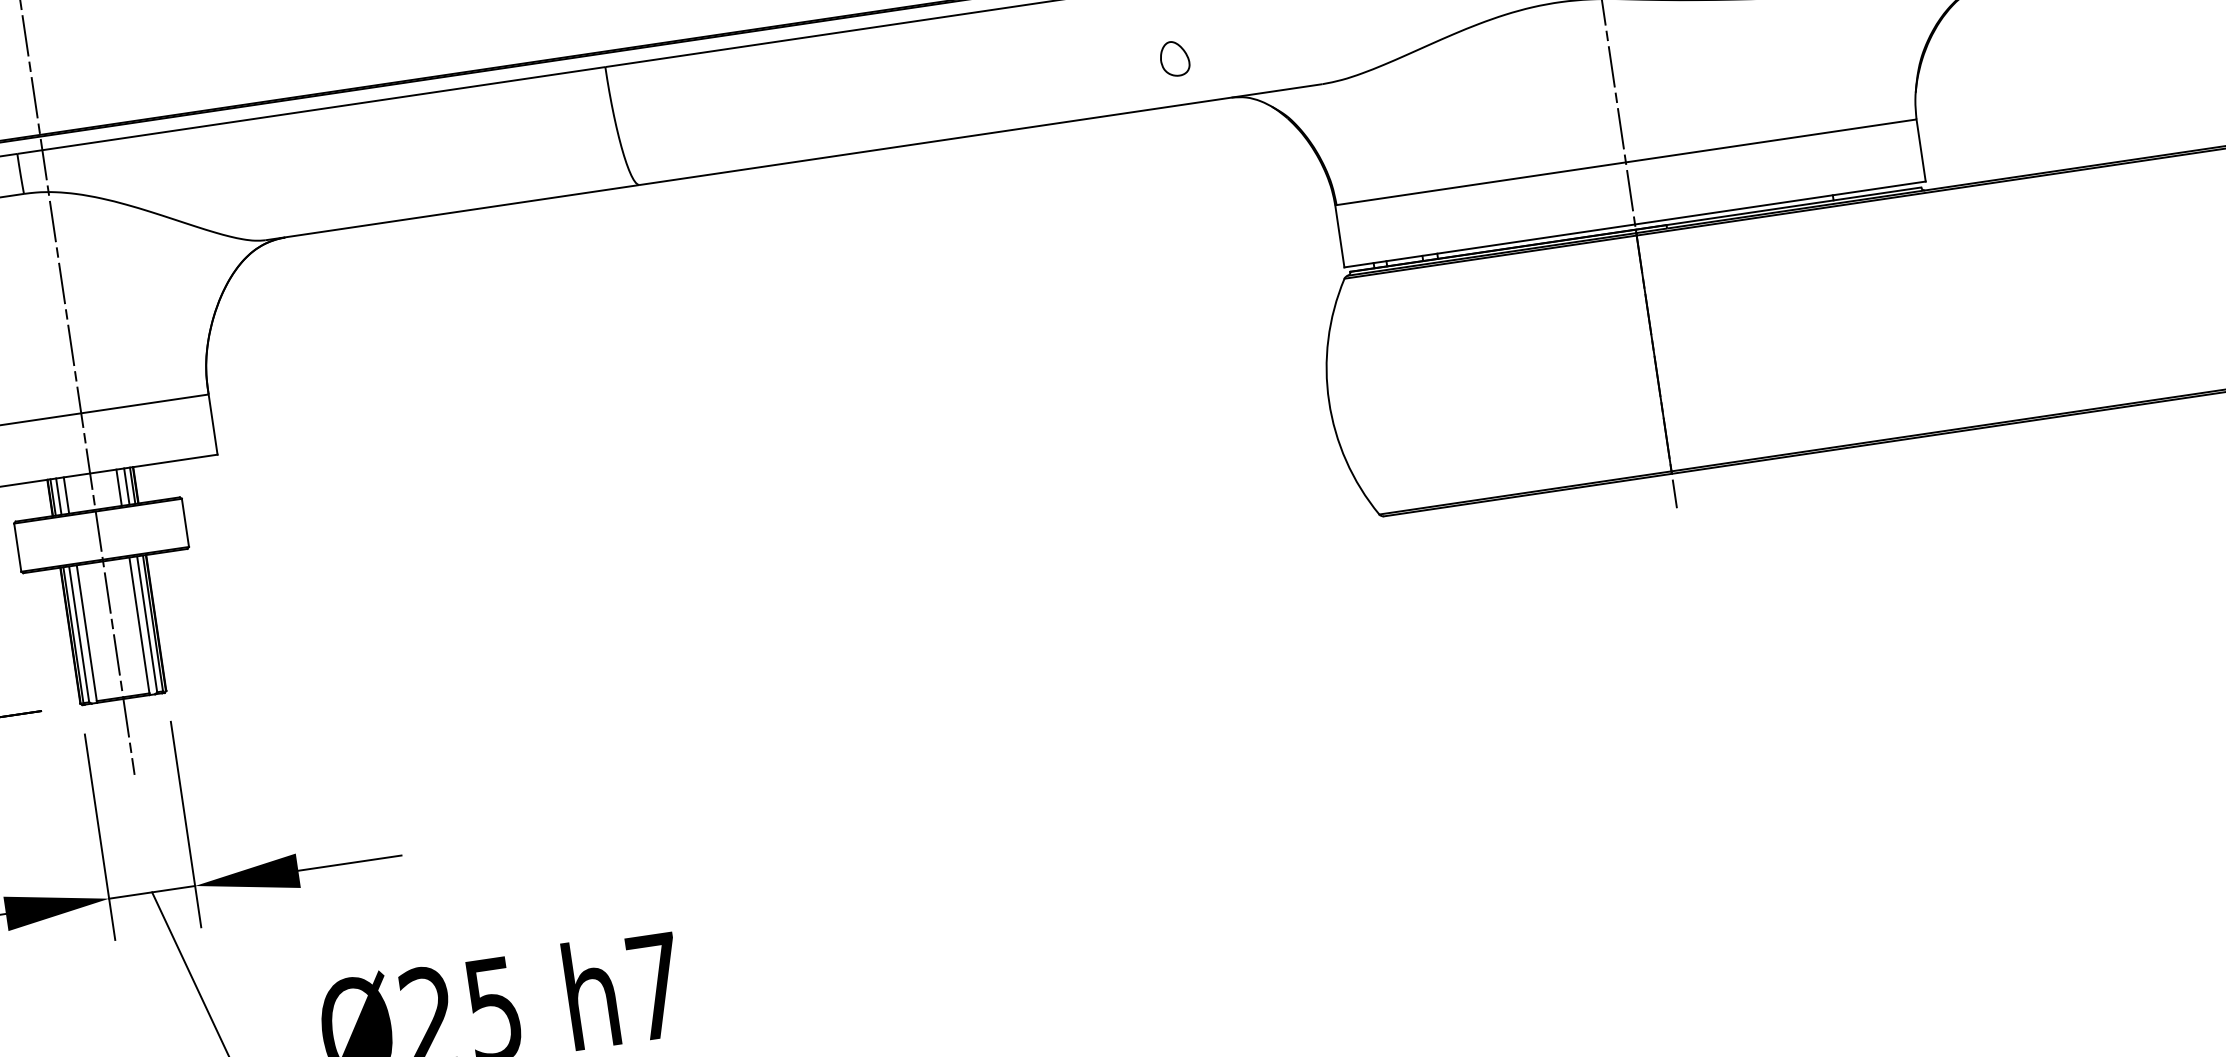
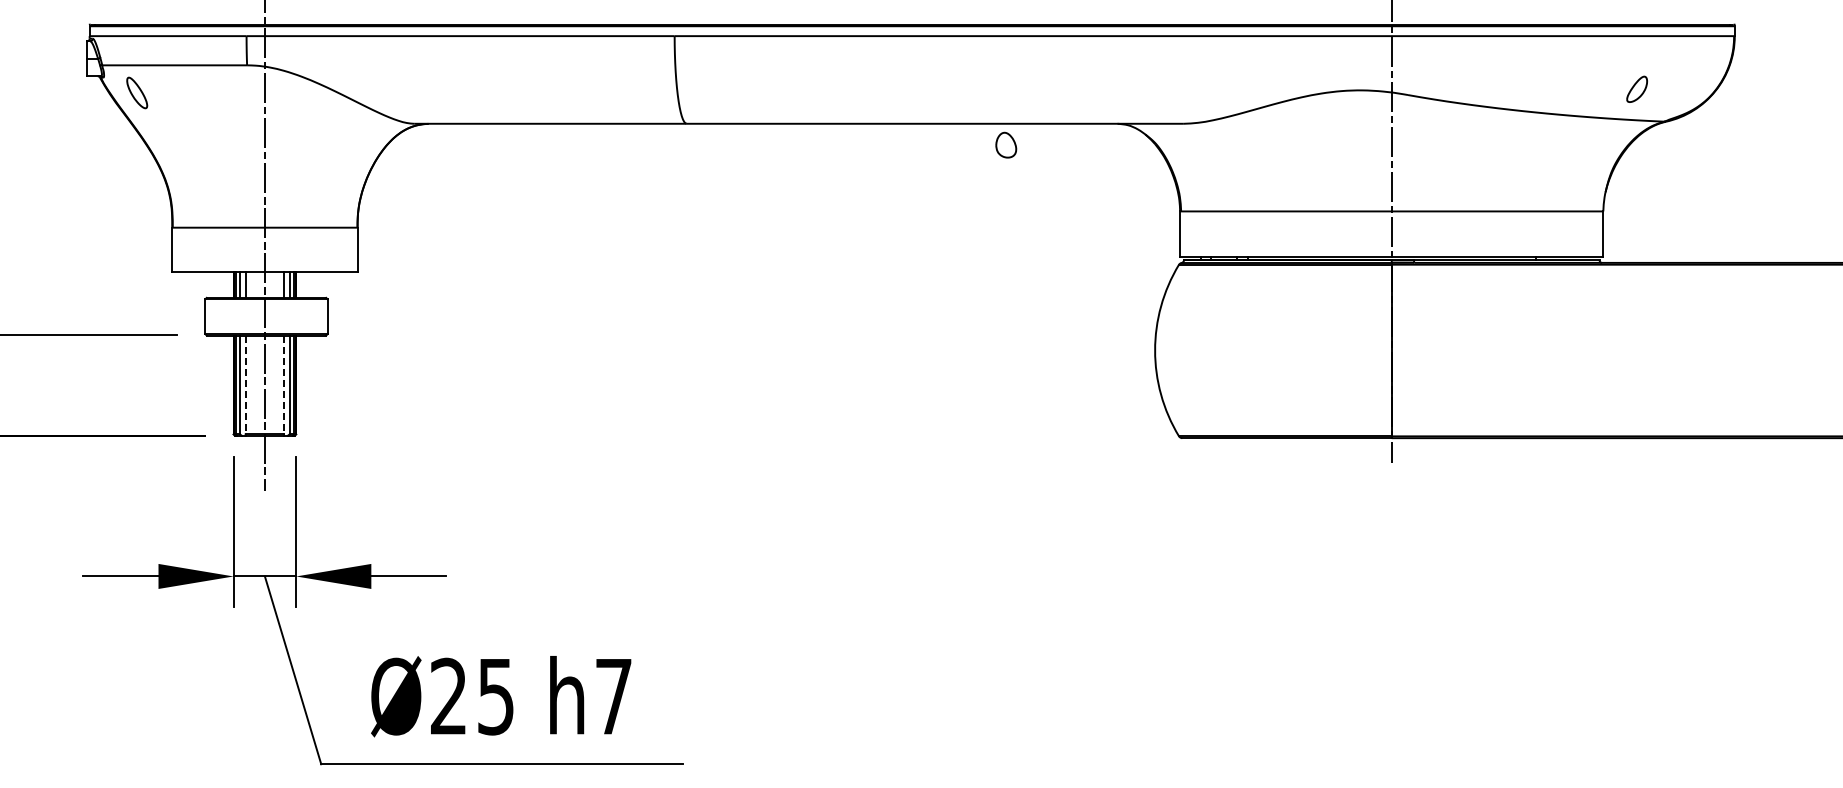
part: (1175, 57) -> (1006, 144), moved
line: (138, 626) -> (283, 385), solid -> dashed
line: (86, 633) -> (245, 385), solid -> dashed

